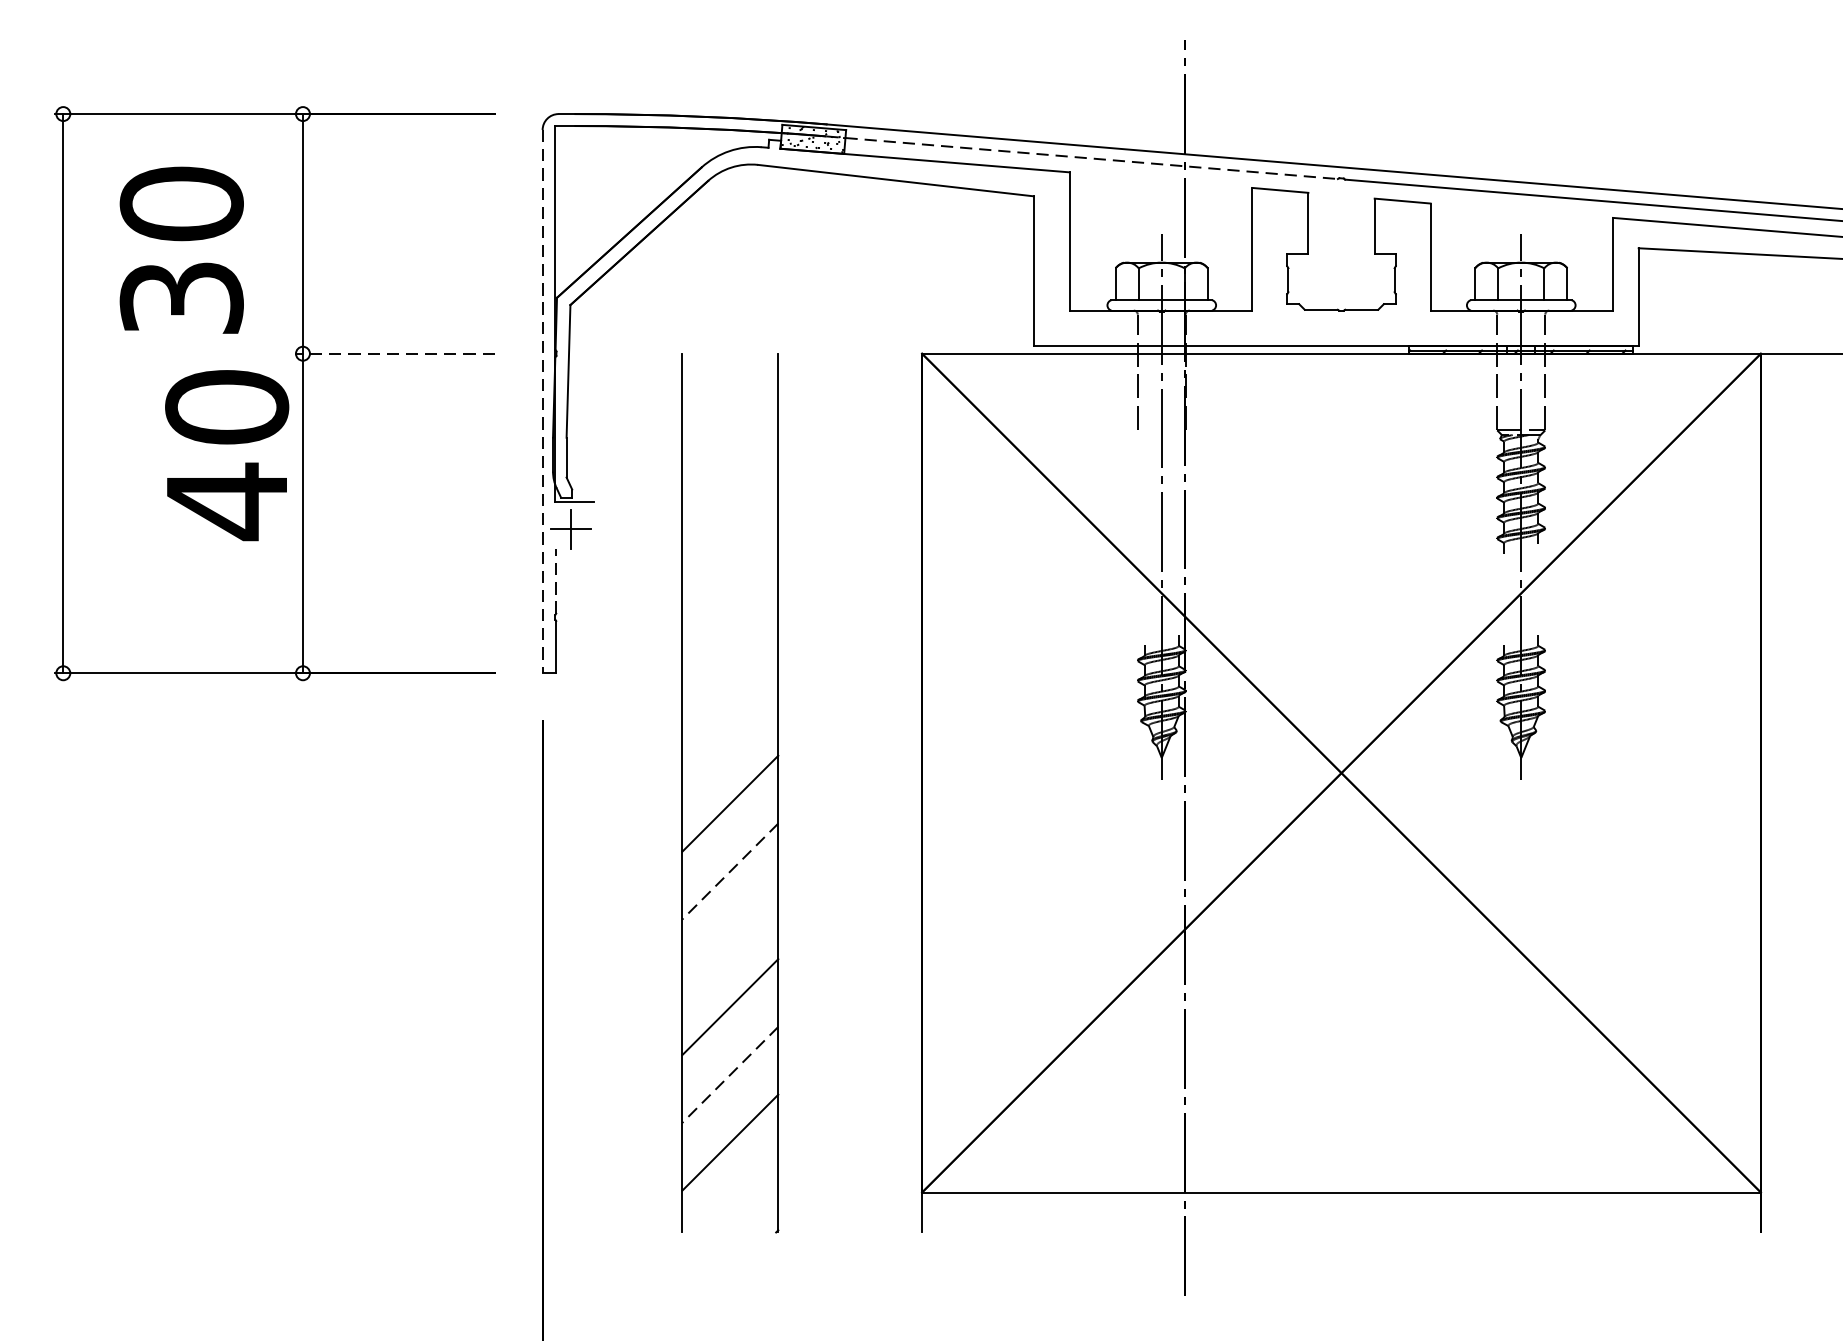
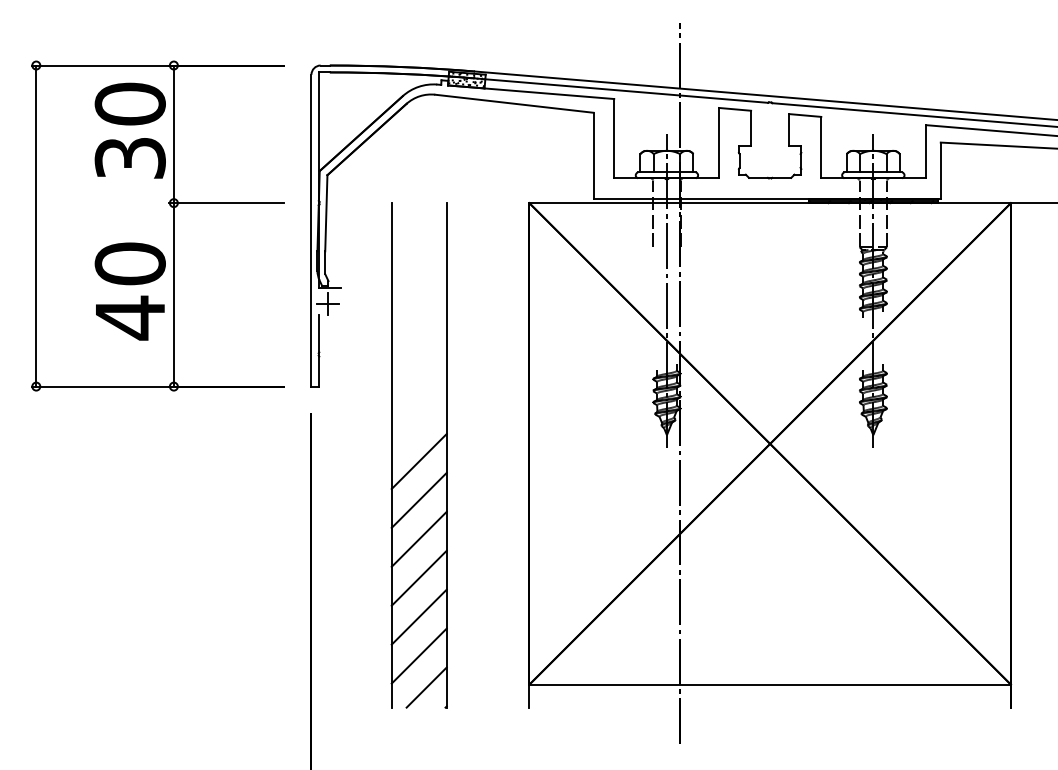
line: (1082, 157) -> (621, 90), dashed -> solid
text: (180, 249) -> (129, 130), moved
line: (394, 354) -> (226, 203), dashed -> solid
line: (542, 401) -> (311, 230), dashed -> solid
text: (225, 455) -> (129, 291), moved
line: (556, 580) -> (319, 333), dashed -> solid
line: (730, 871) -> (419, 500), dashed -> solid
line: (729, 937) -> (418, 538), added
line: (730, 1075) -> (419, 617), dashed -> solid
line: (742, 1197) -> (426, 687), added

